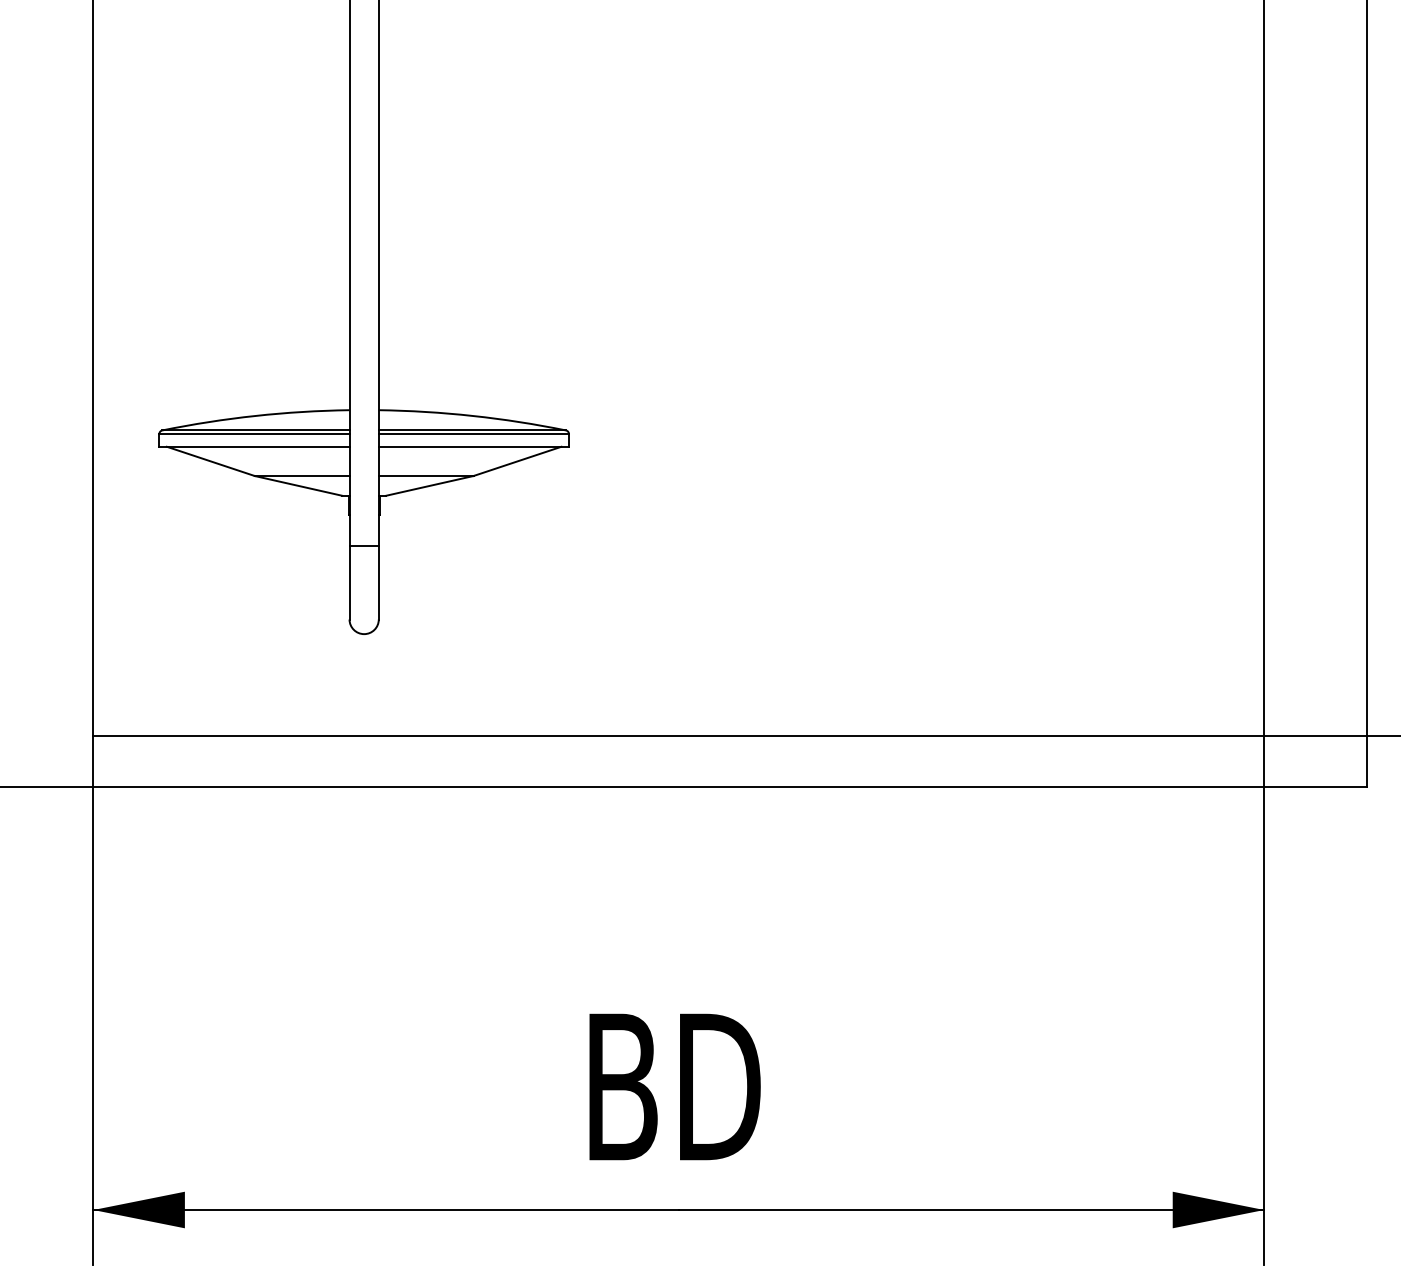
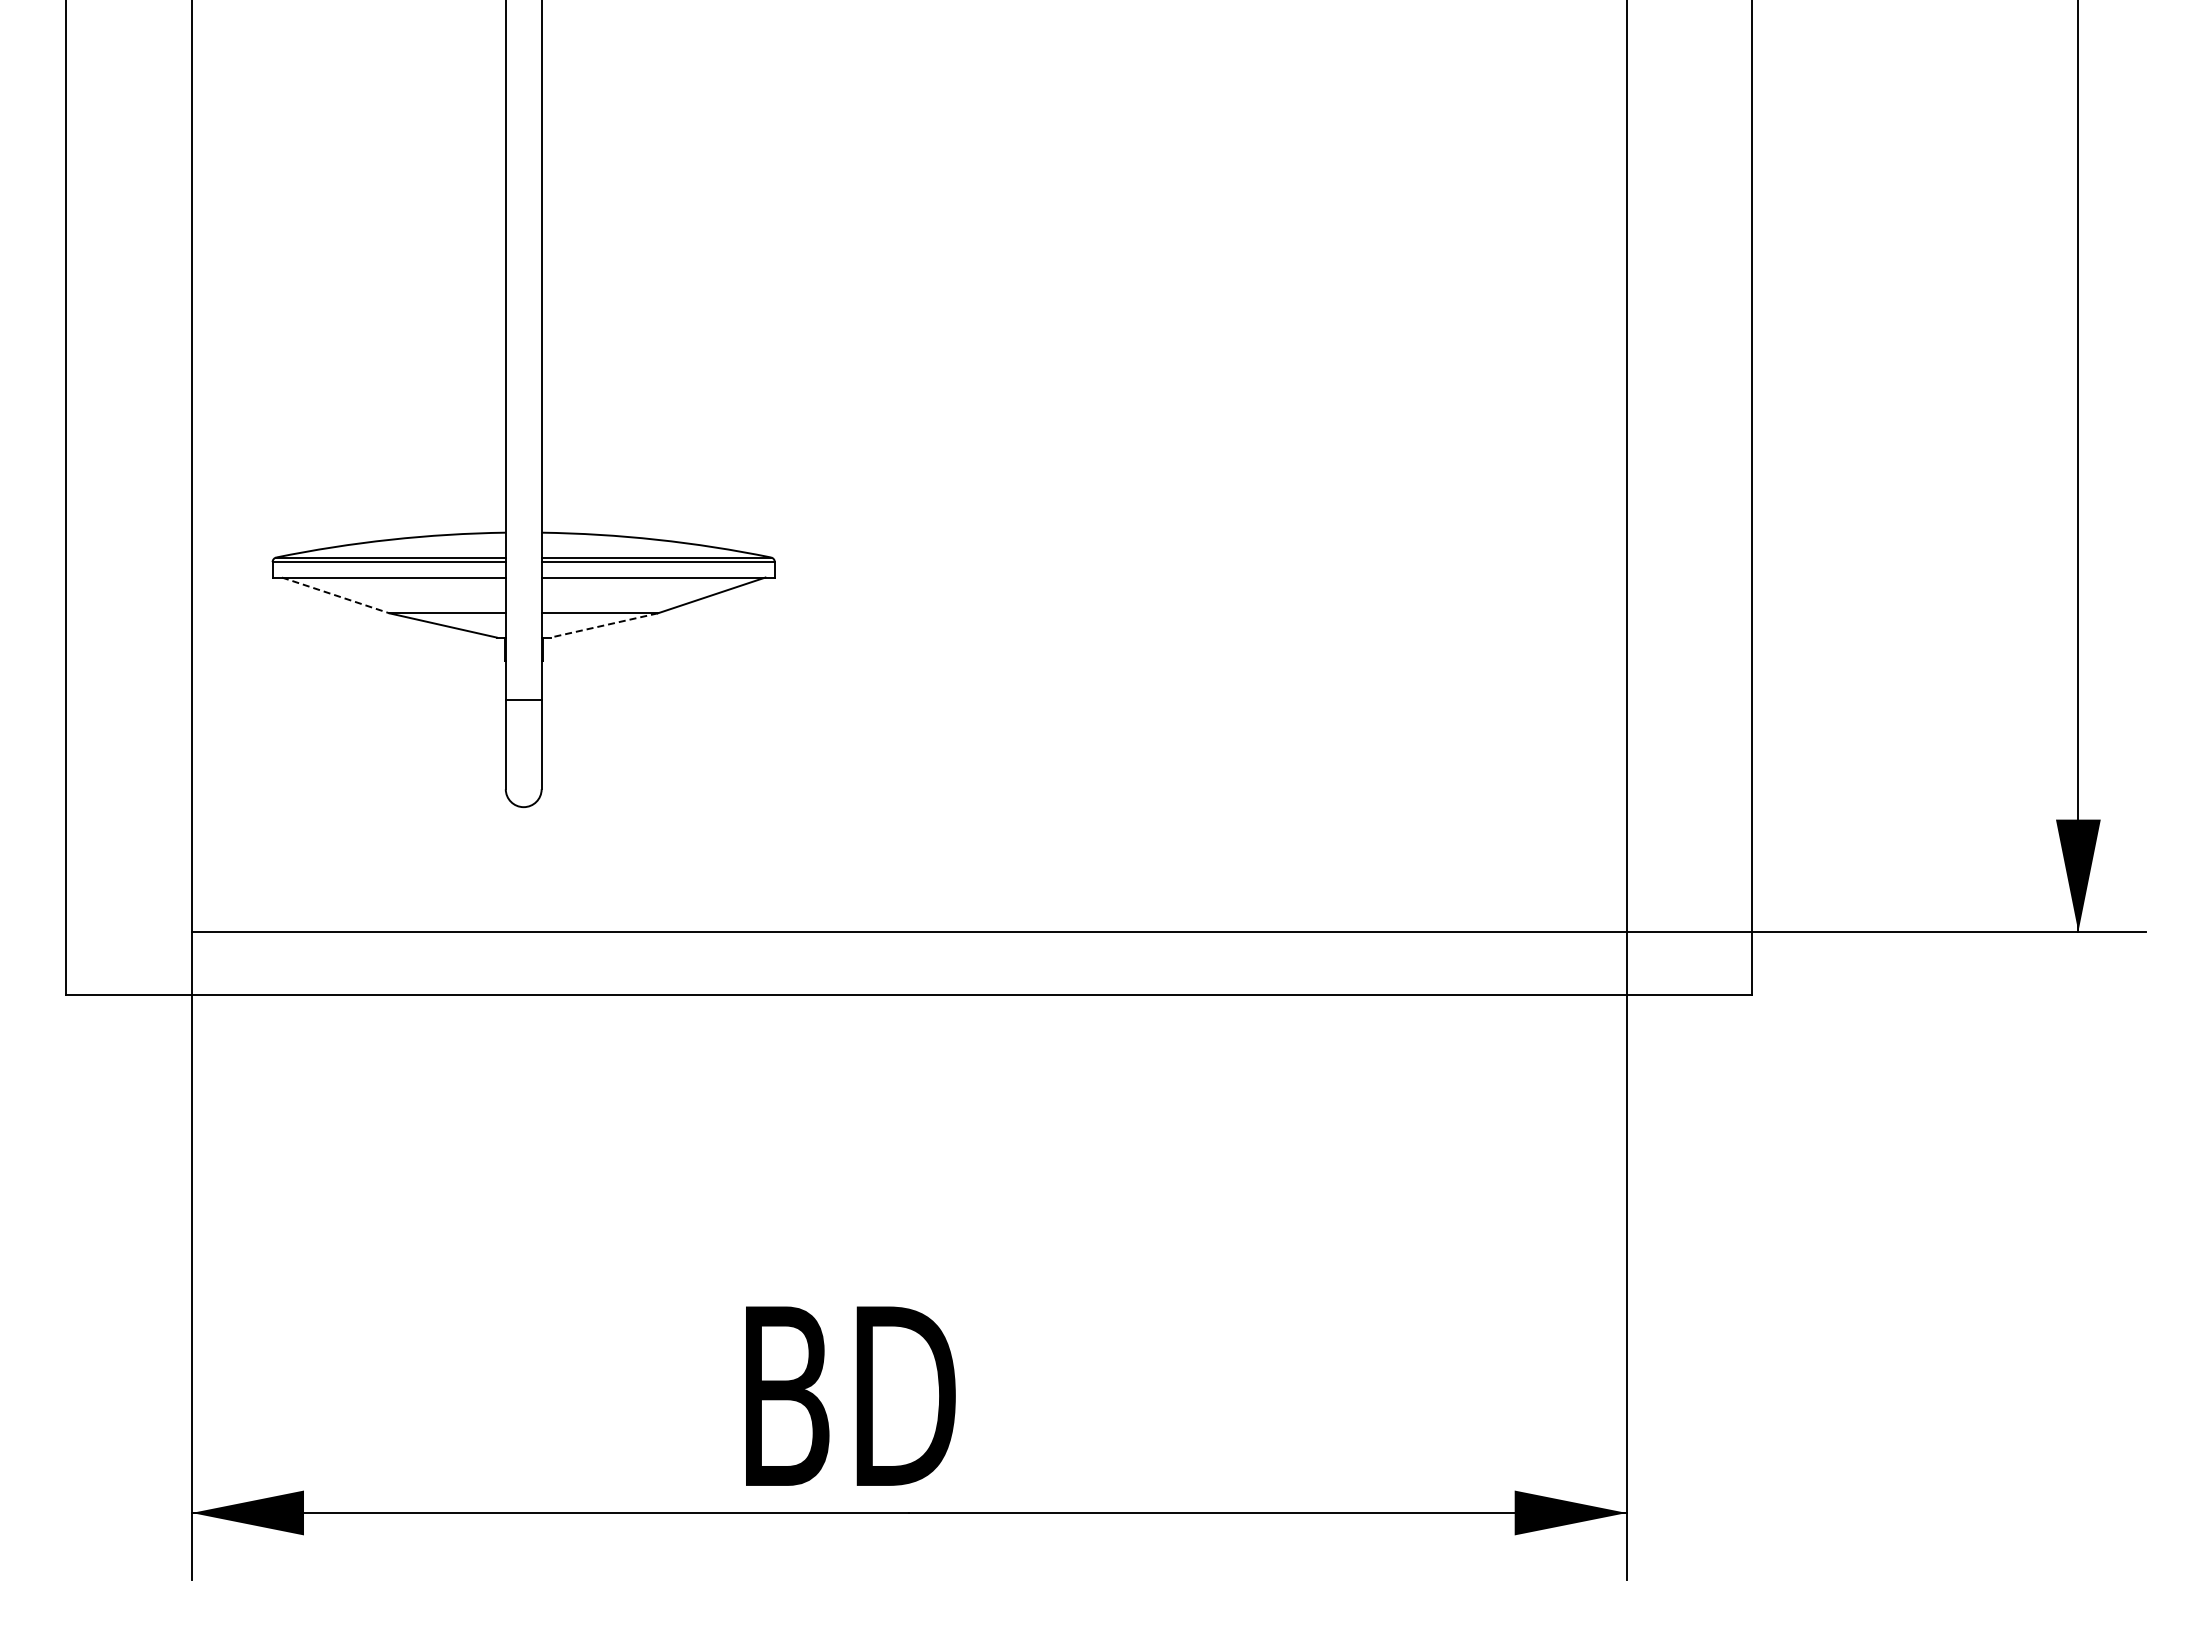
line: (210, 461) -> (335, 595), solid -> dashed
line: (430, 485) -> (604, 625), solid -> dashed
text: (674, 1086) -> (850, 1395), moved

